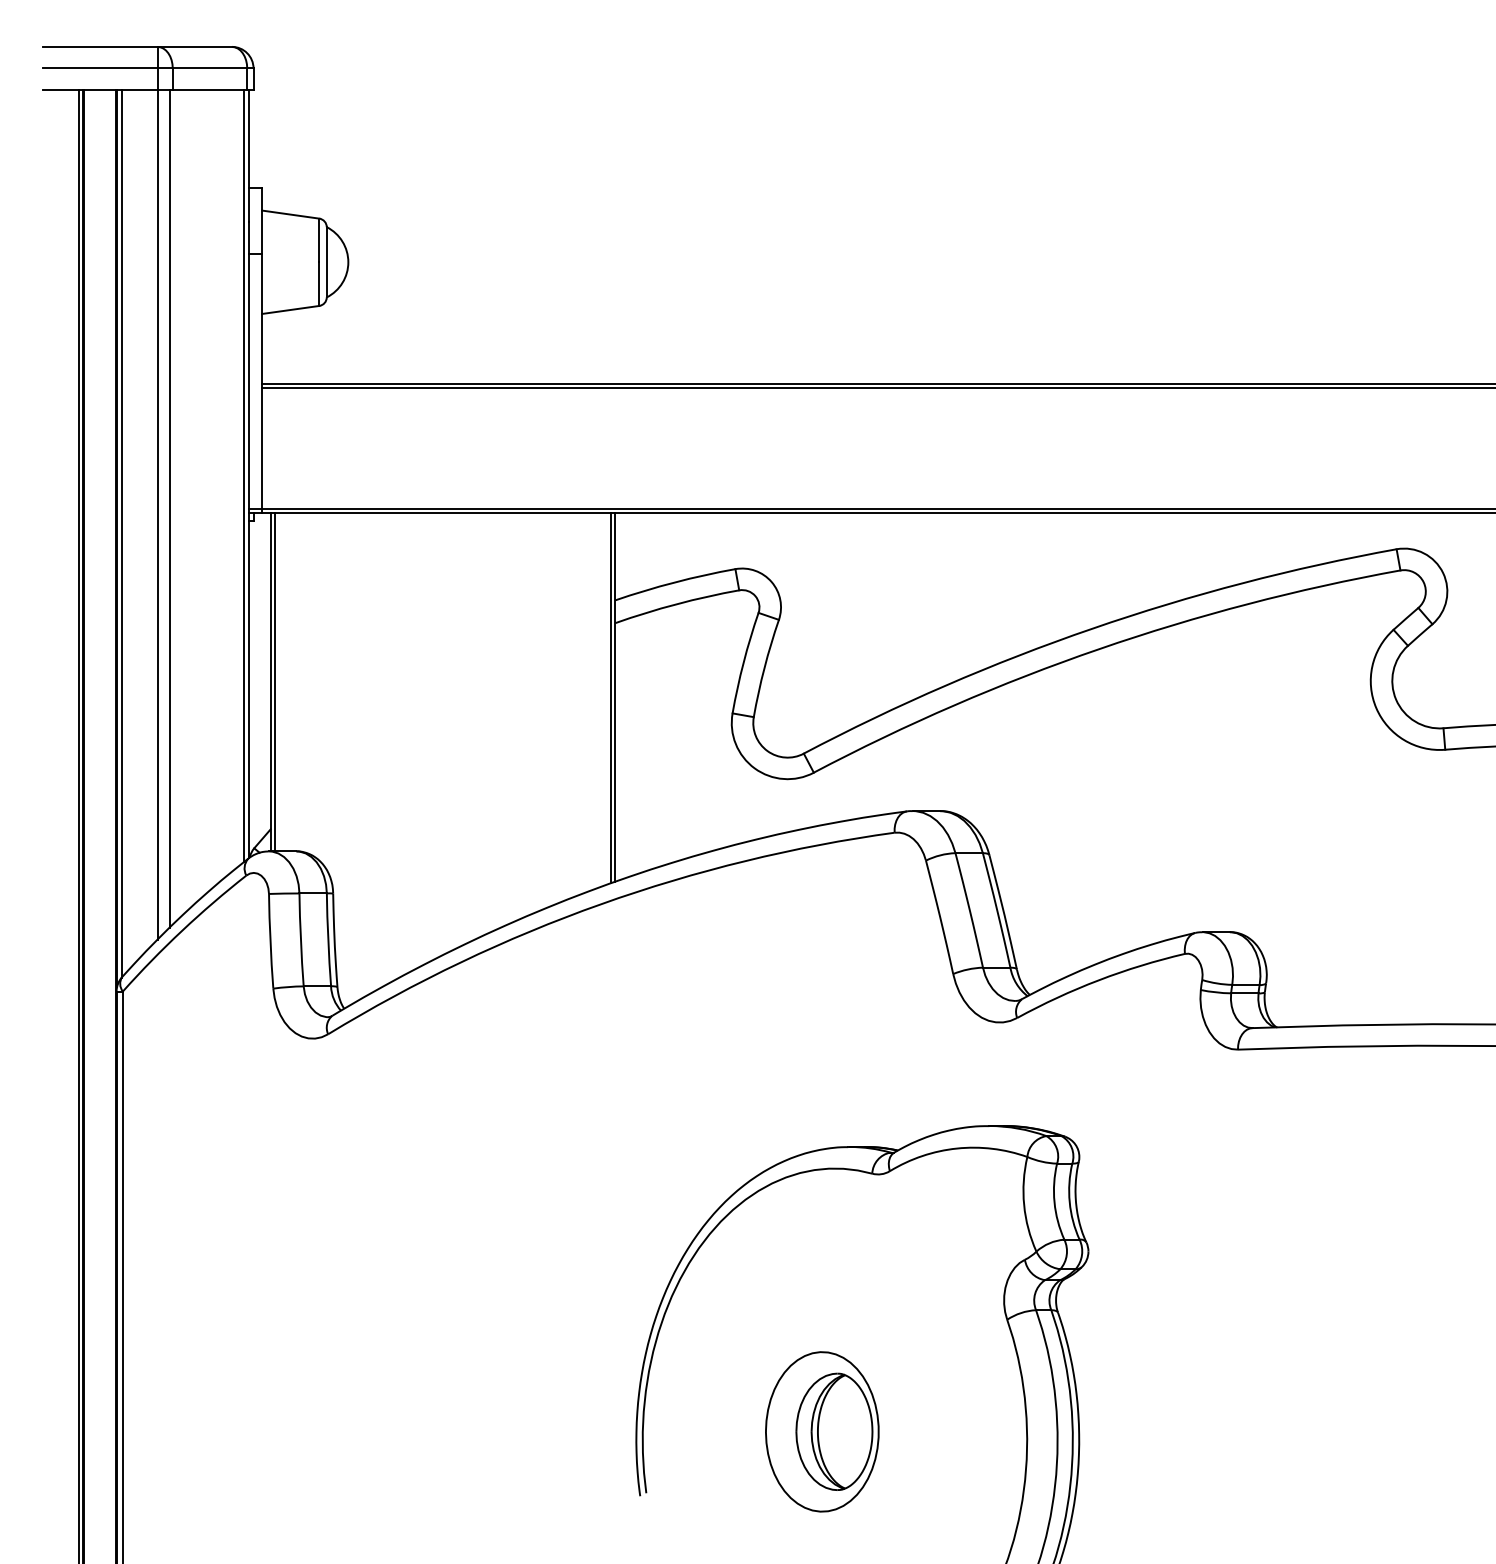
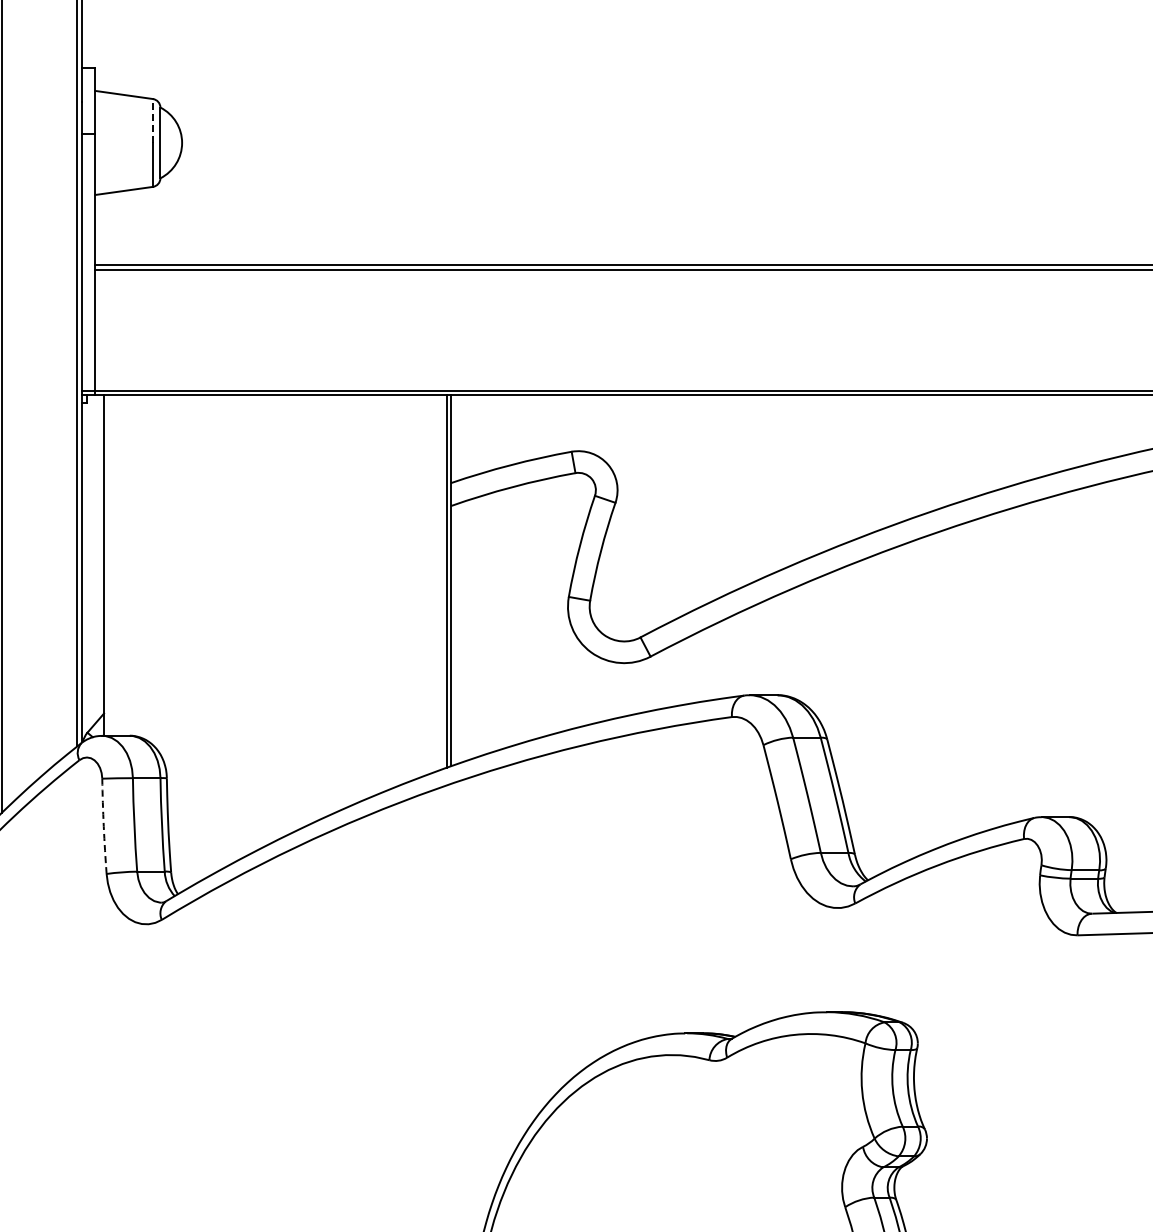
line: (319, 240) -> (153, 121), solid -> dashed
line: (275, 682) -> (108, 565), removed
arc: (270, 941) -> (103, 826), solid -> dashed

